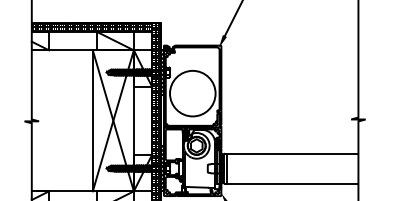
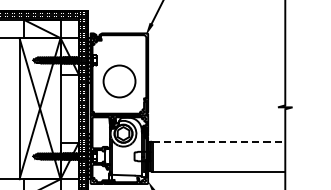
circle: (192, 93) -> (119, 81), size x0.7
line: (292, 153) -> (219, 141), solid -> dashed

